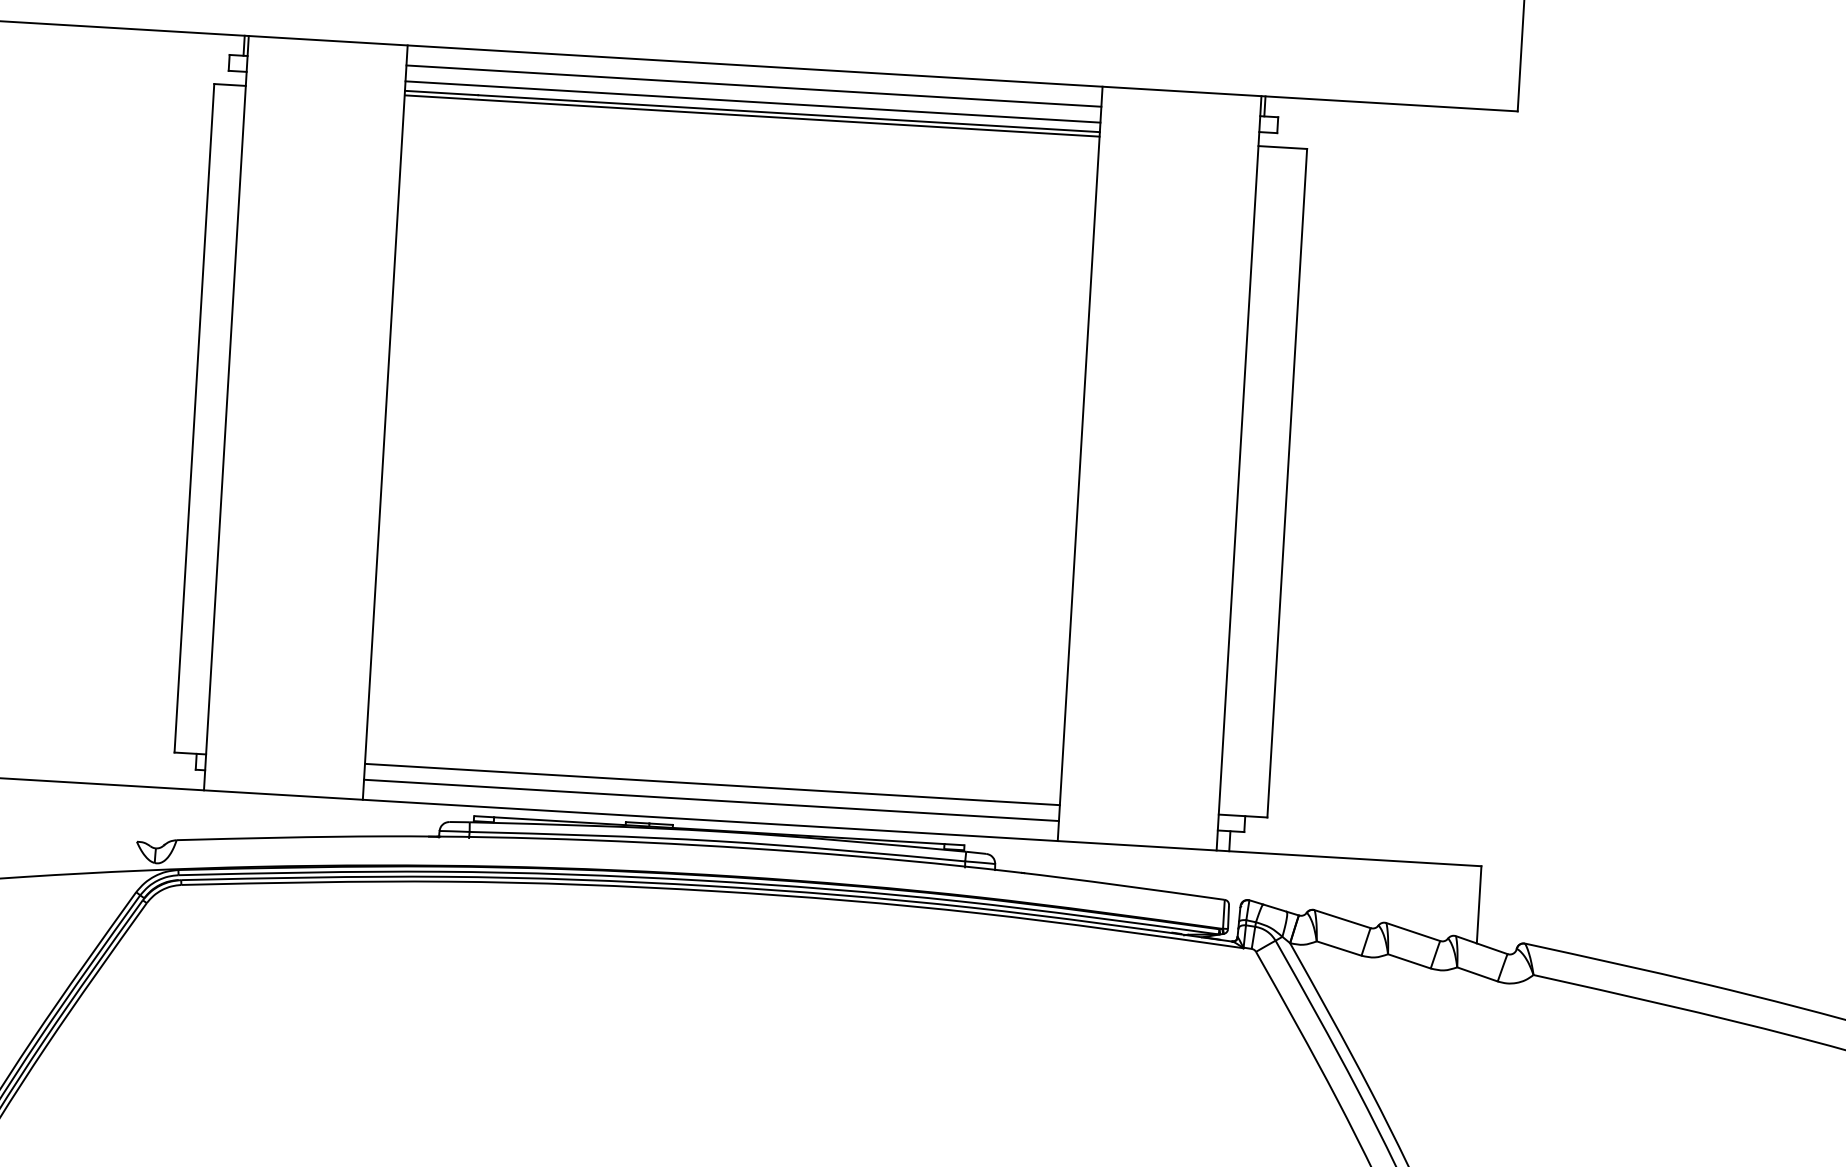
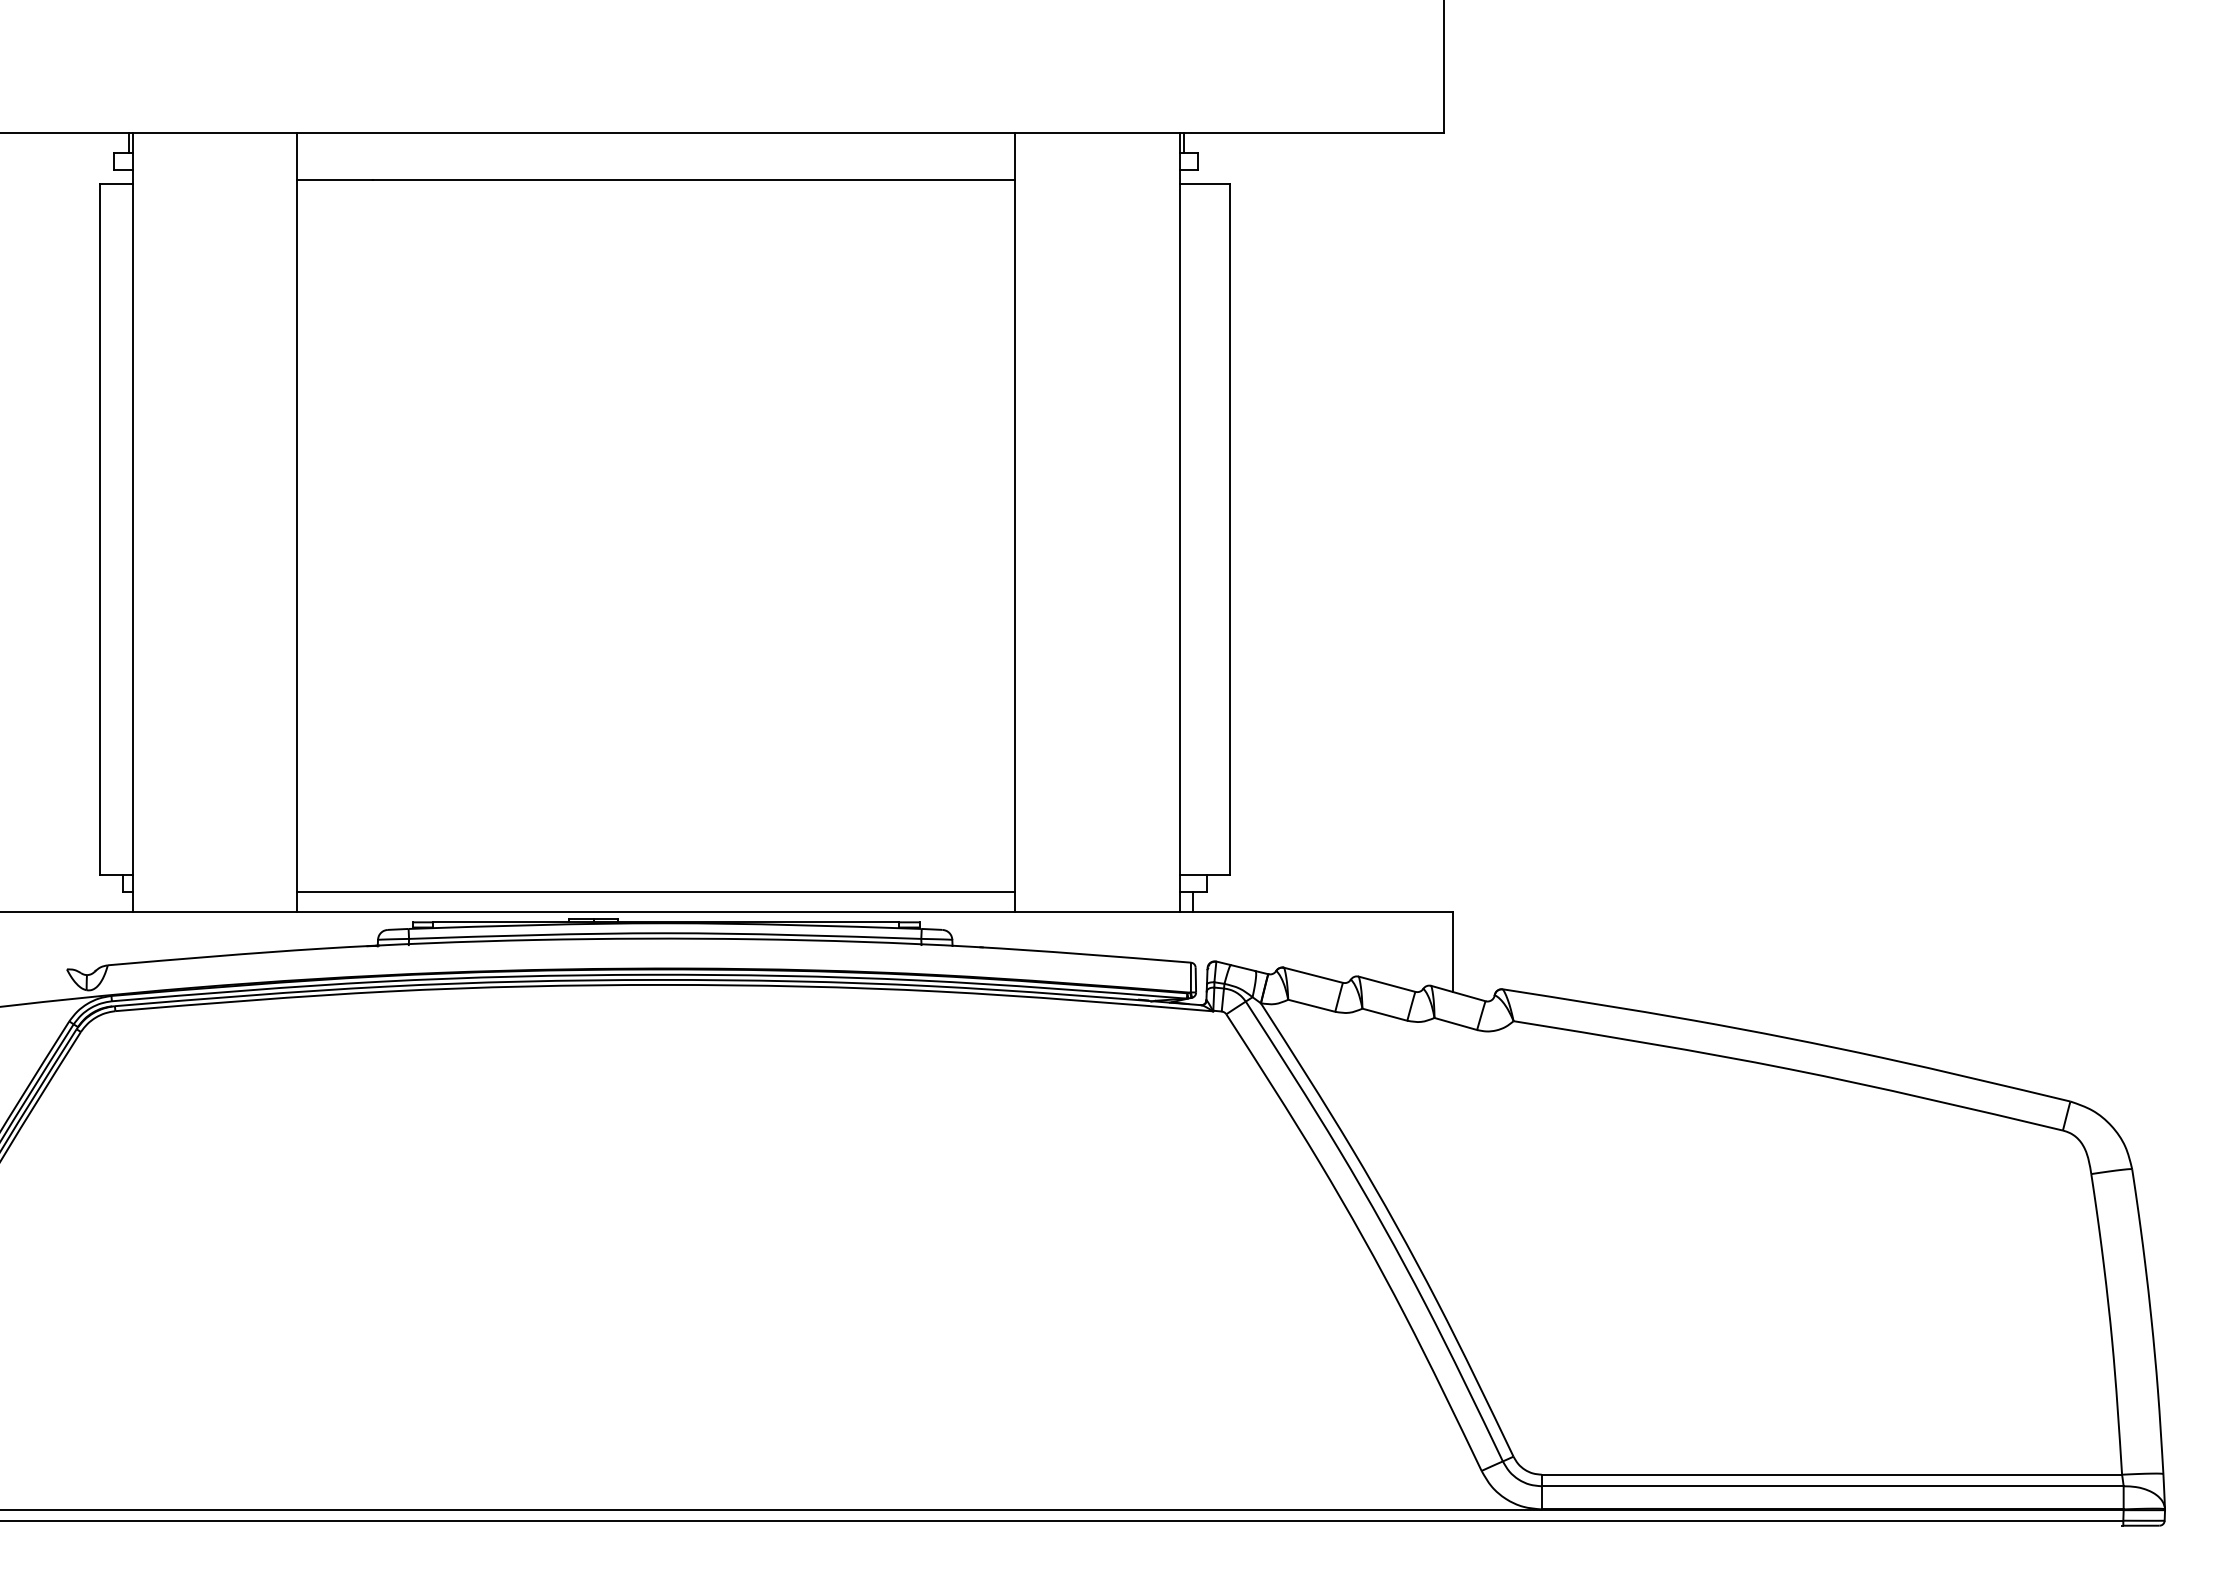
line: (754, 86) -> (656, 153), removed
line: (753, 101) -> (656, 169), removed
line: (752, 116) -> (656, 184), removed
line: (712, 784) -> (656, 875), removed

